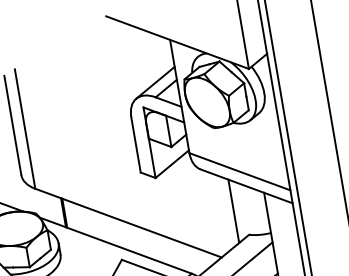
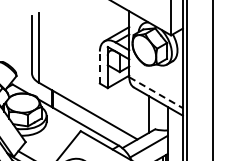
line: (135, 145) -> (99, 67), solid -> dashed
line: (240, 171) -> (156, 92), solid -> dashed

